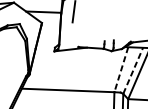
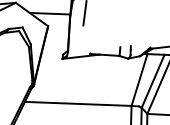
line: (121, 70) -> (139, 80), dashed -> solid
line: (133, 70) -> (153, 81), dashed -> solid

